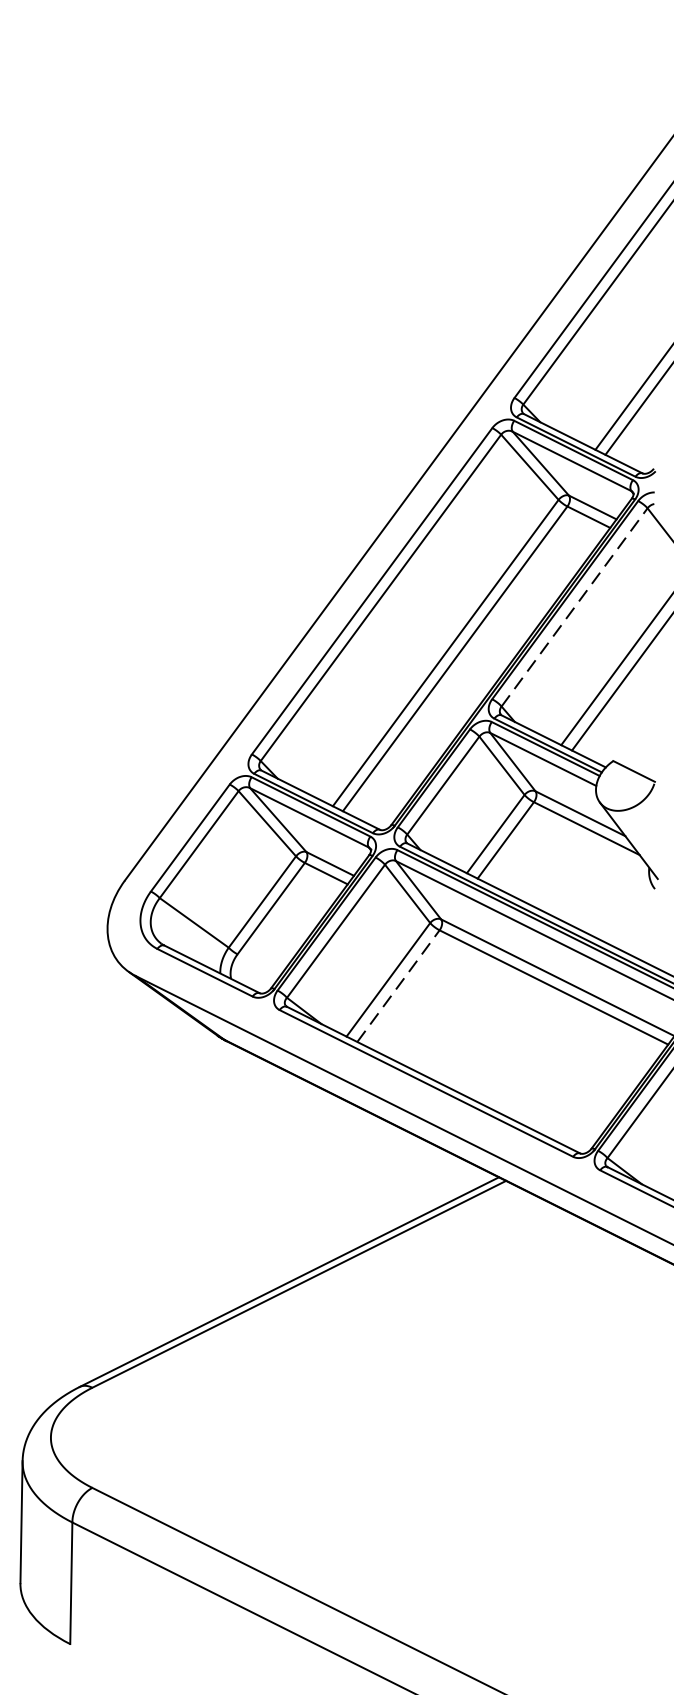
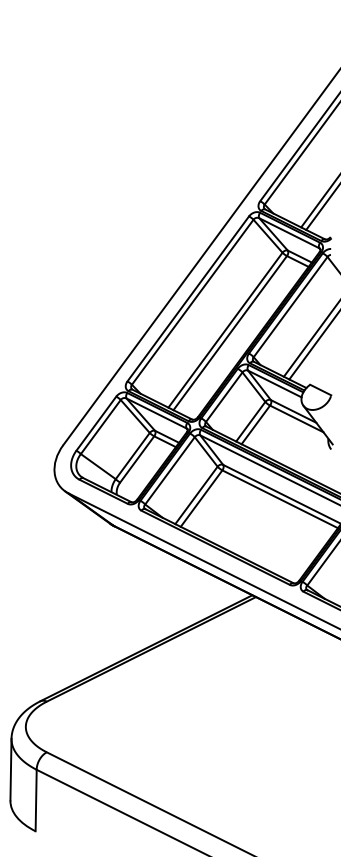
line: (574, 606) -> (290, 306), dashed -> solid
line: (398, 985) -> (201, 498), dashed -> solid

